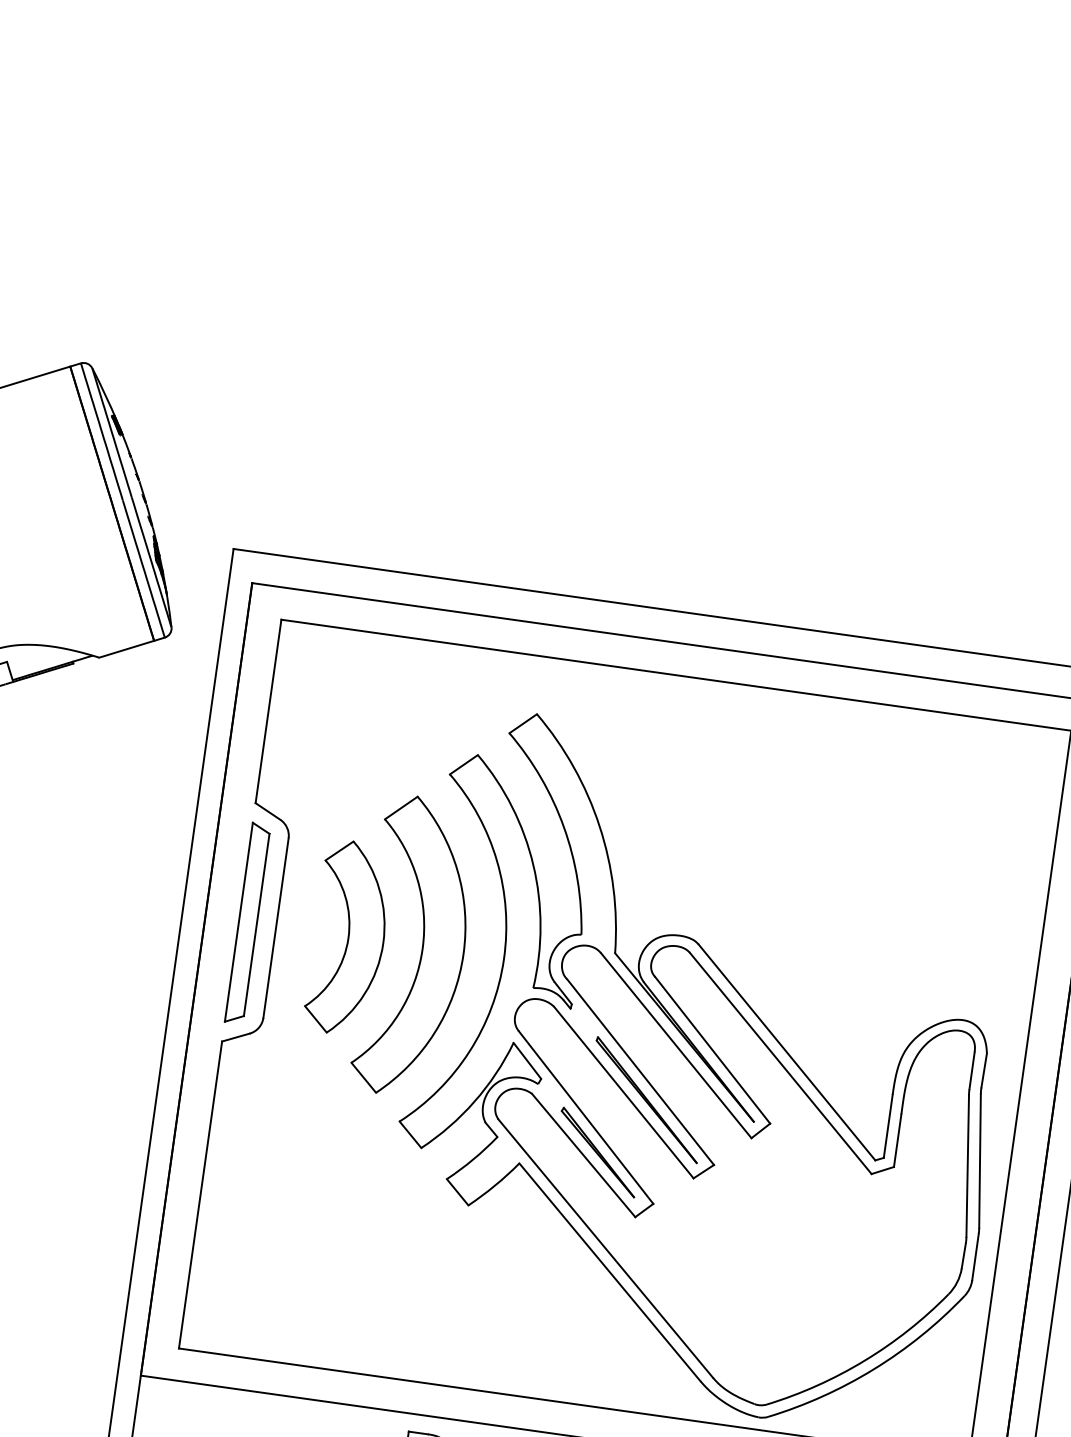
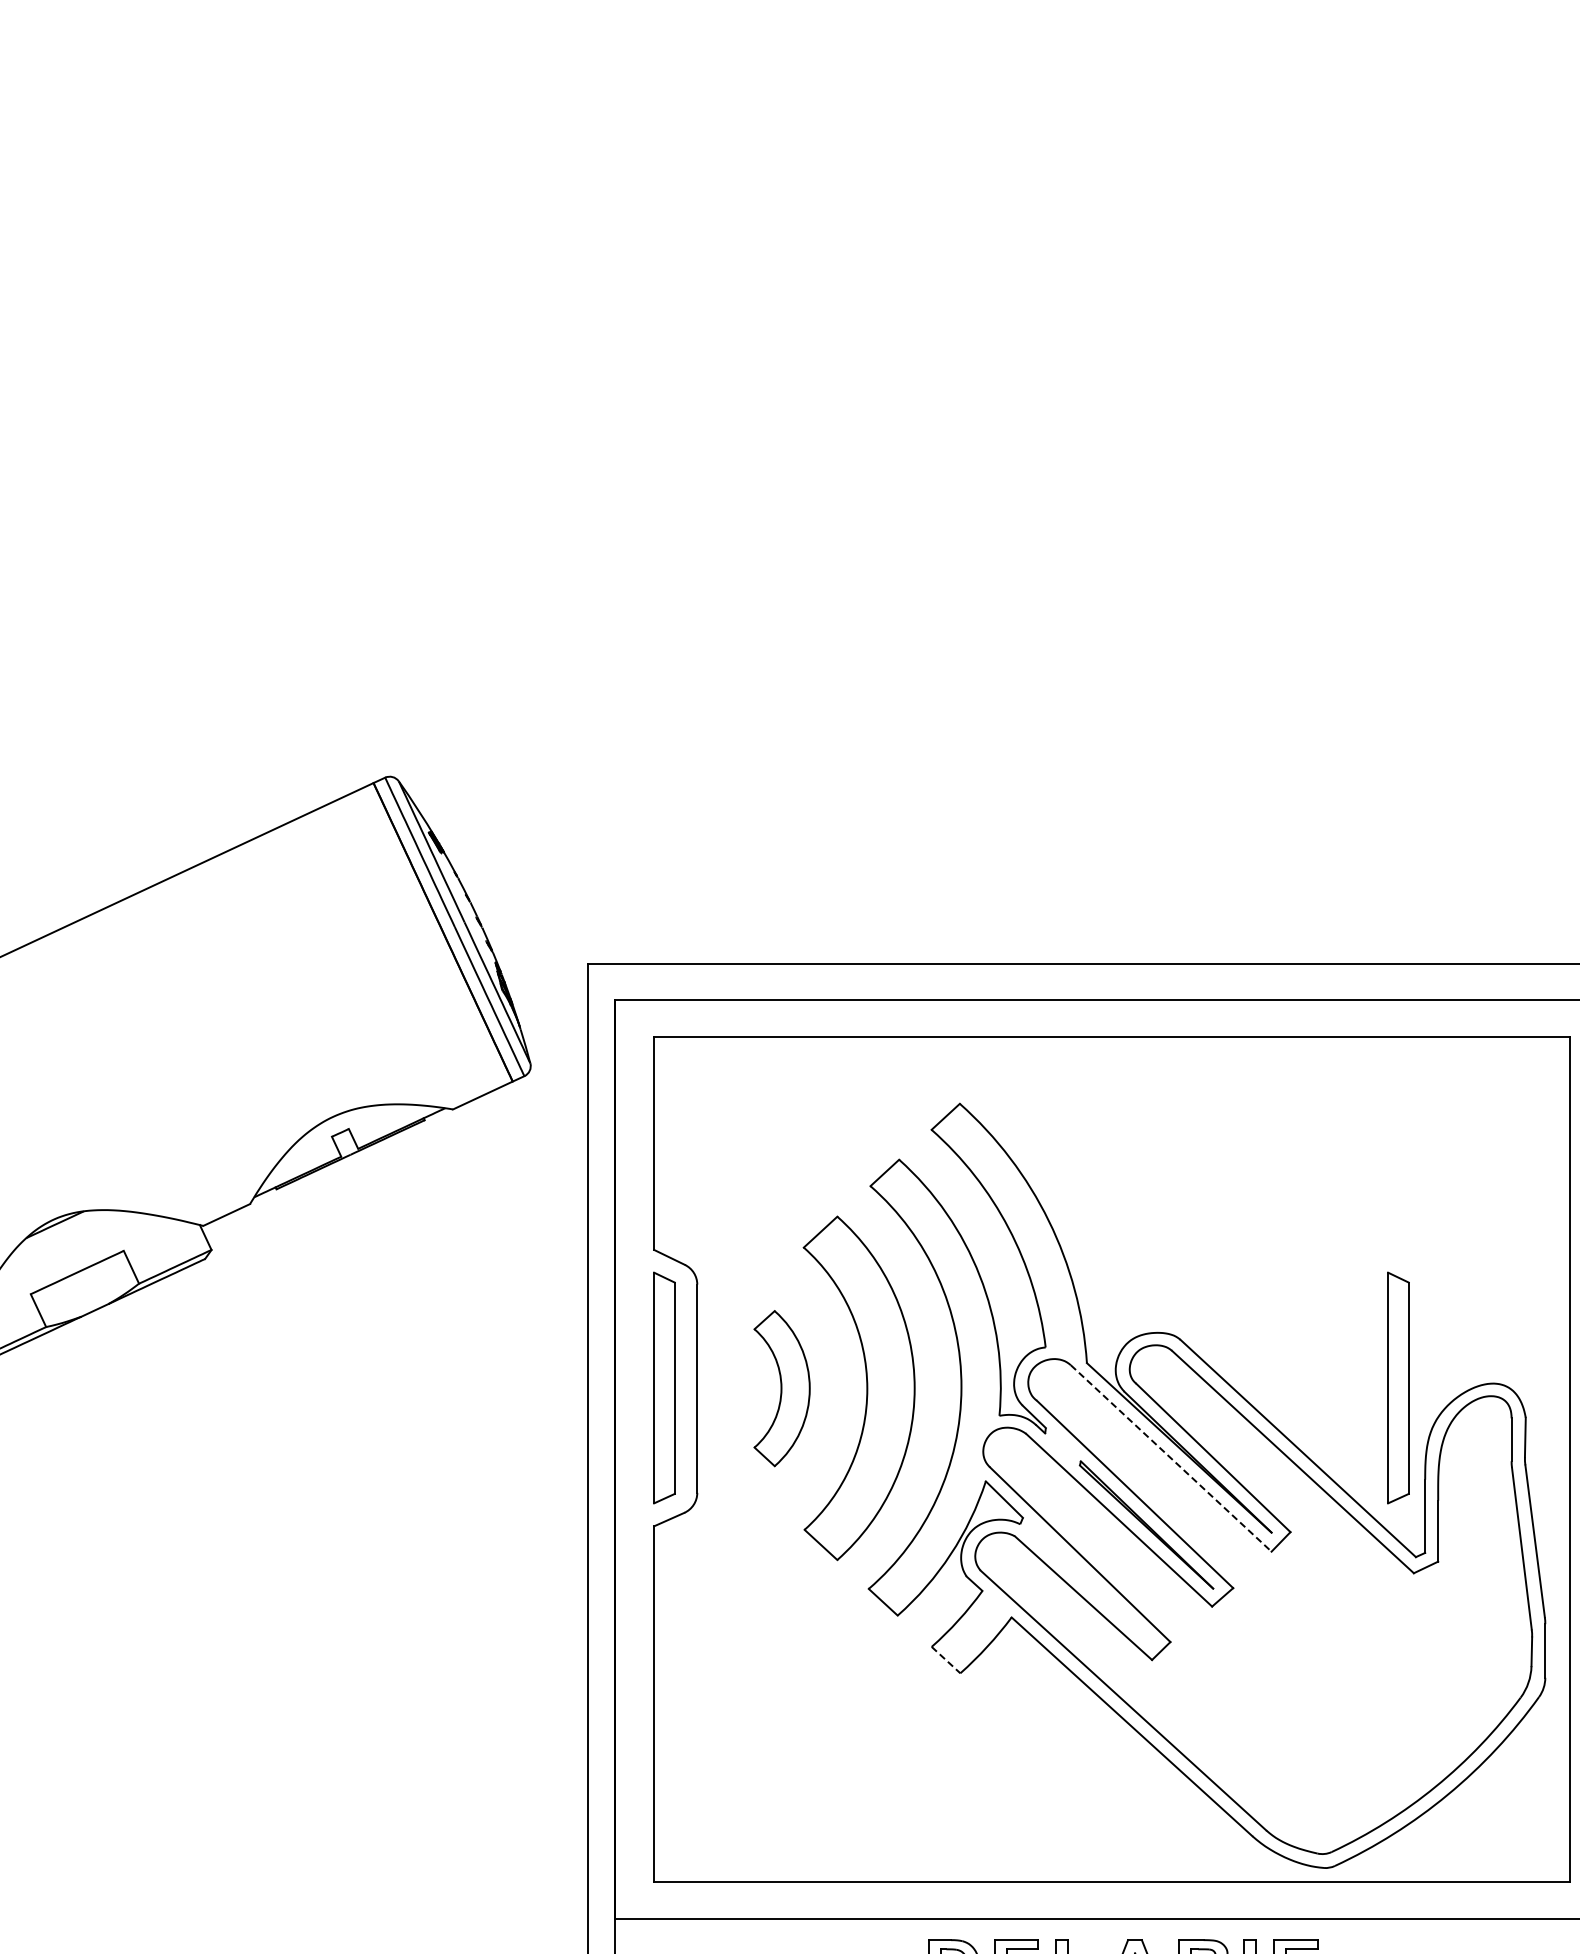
part: (348, 938) -> (781, 1388), size x0.7
part: (880, 1012) -> (1398, 1387), added
line: (676, 1045) -> (1171, 1458), solid -> dashed
part: (598, 1152) -> (1099, 1592), removed
line: (457, 1192) -> (946, 1660), solid -> dashed

